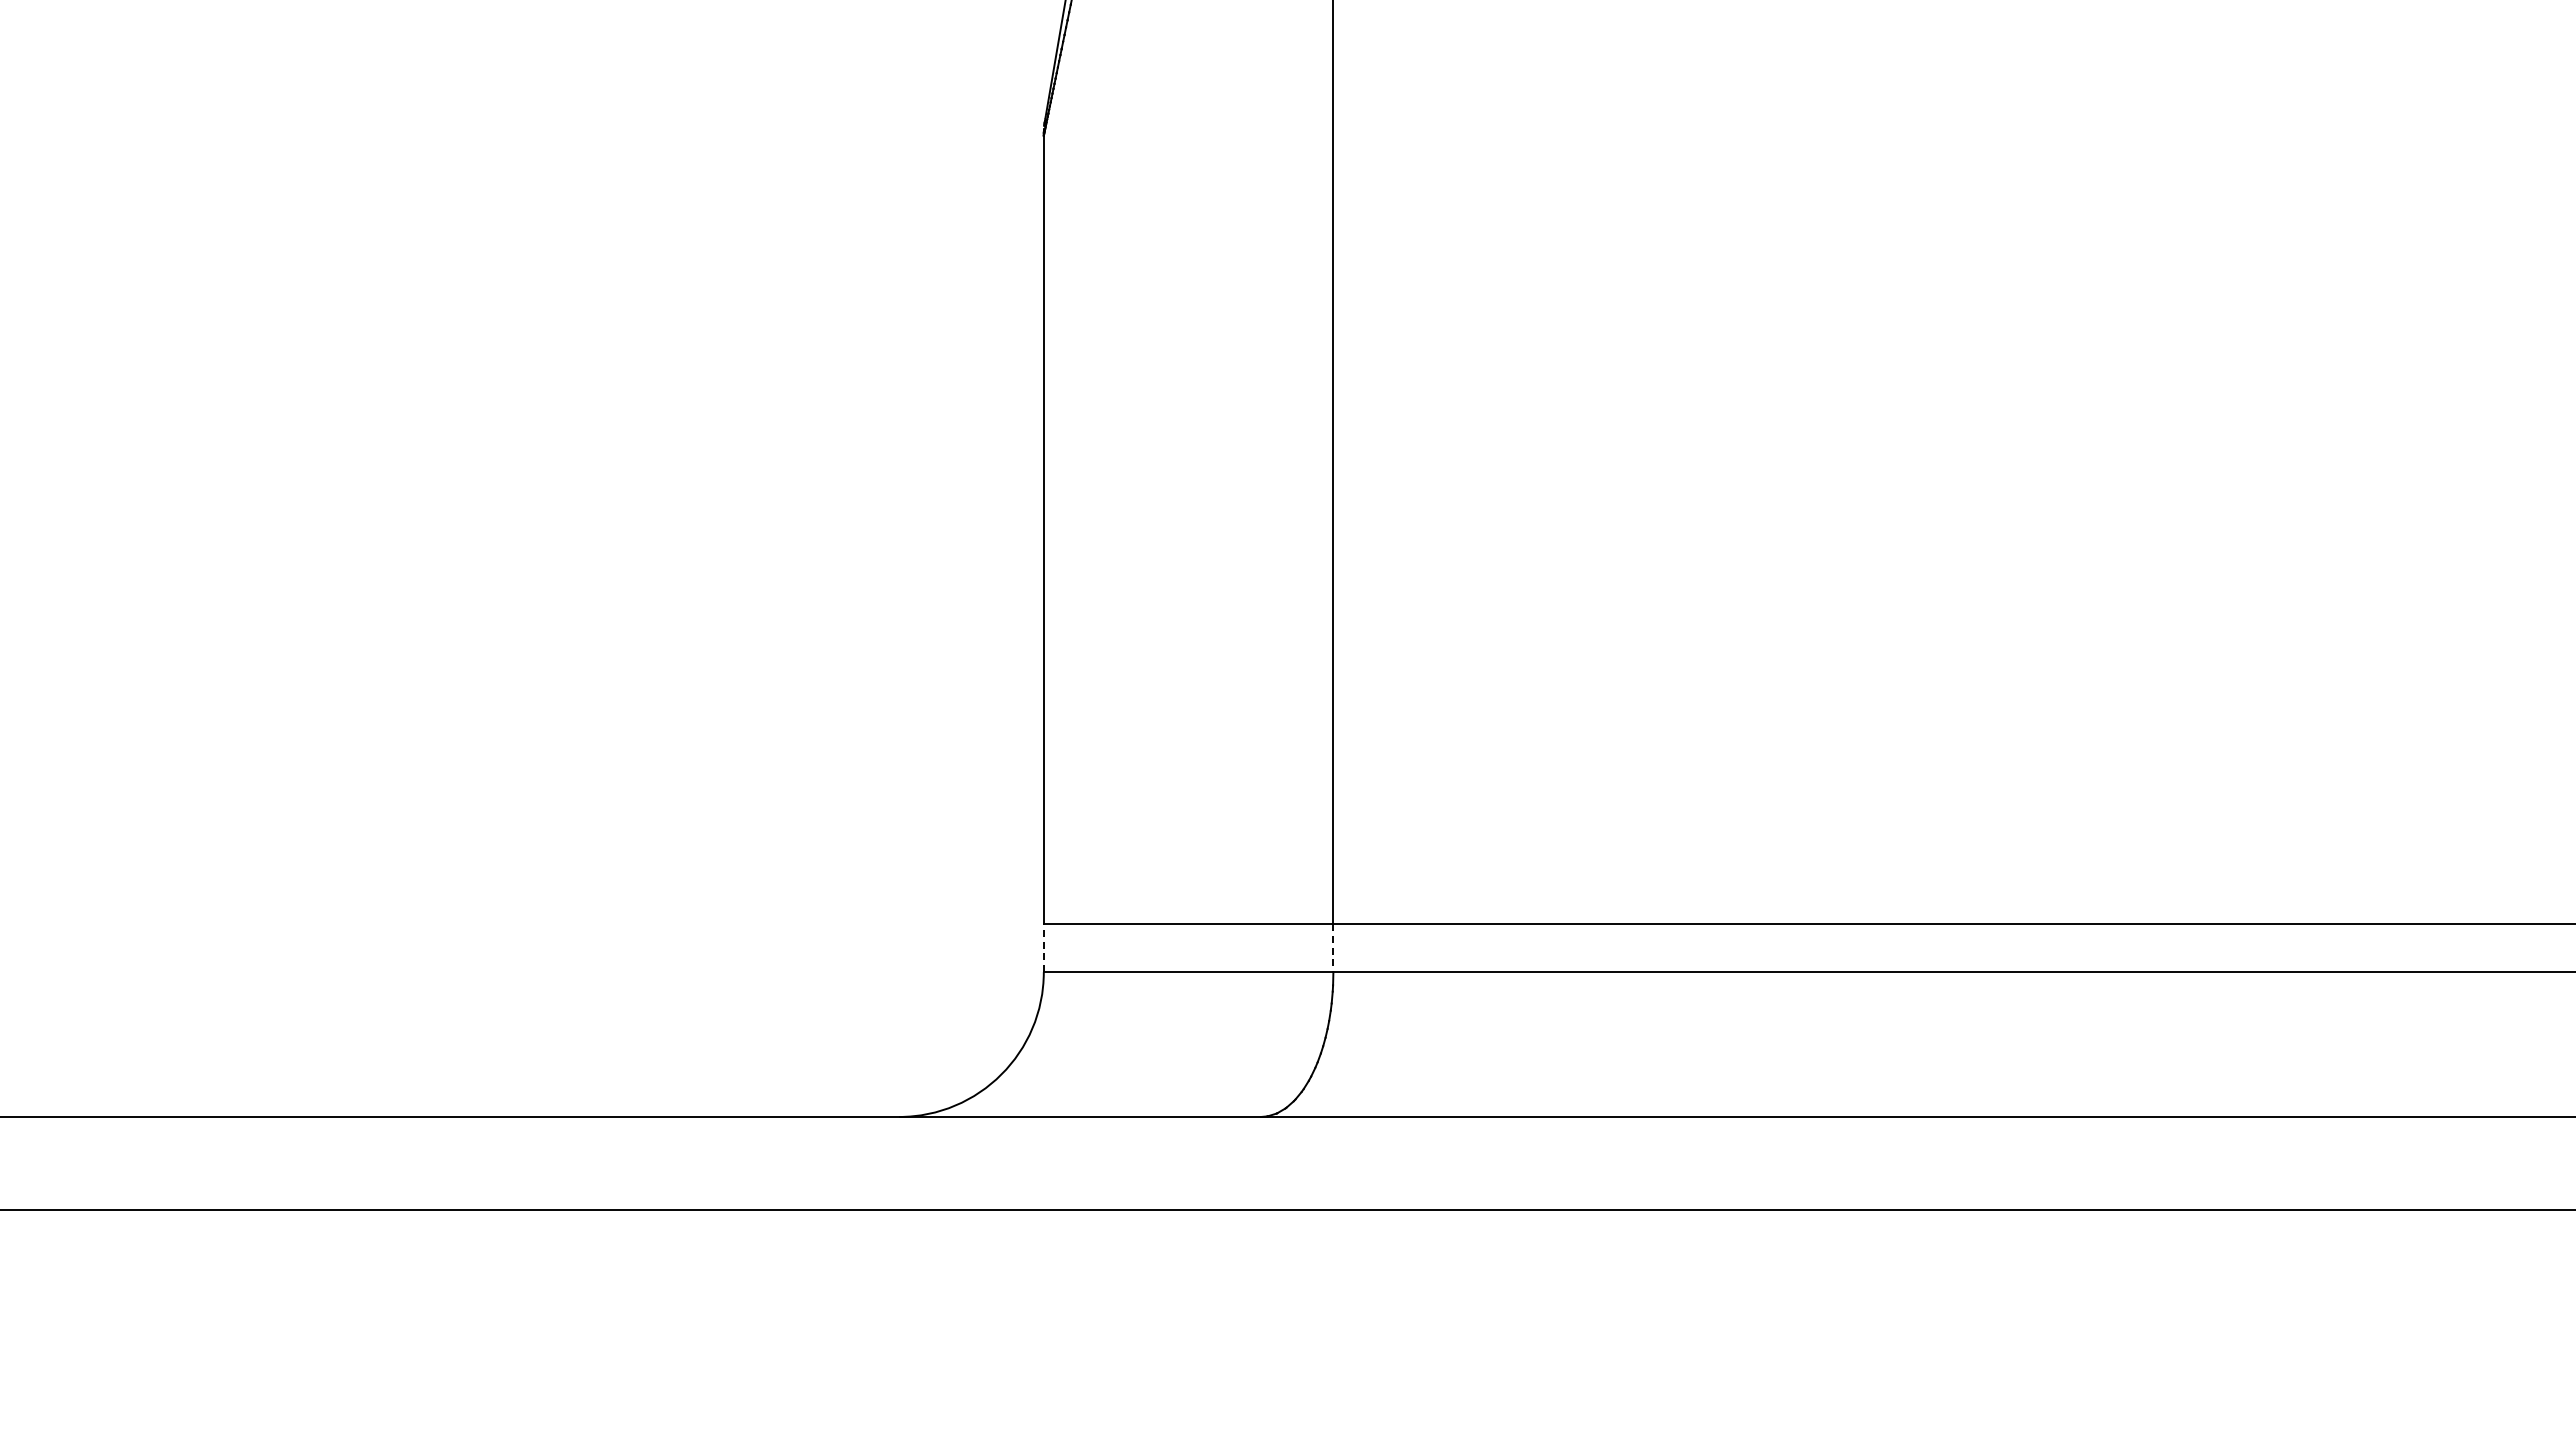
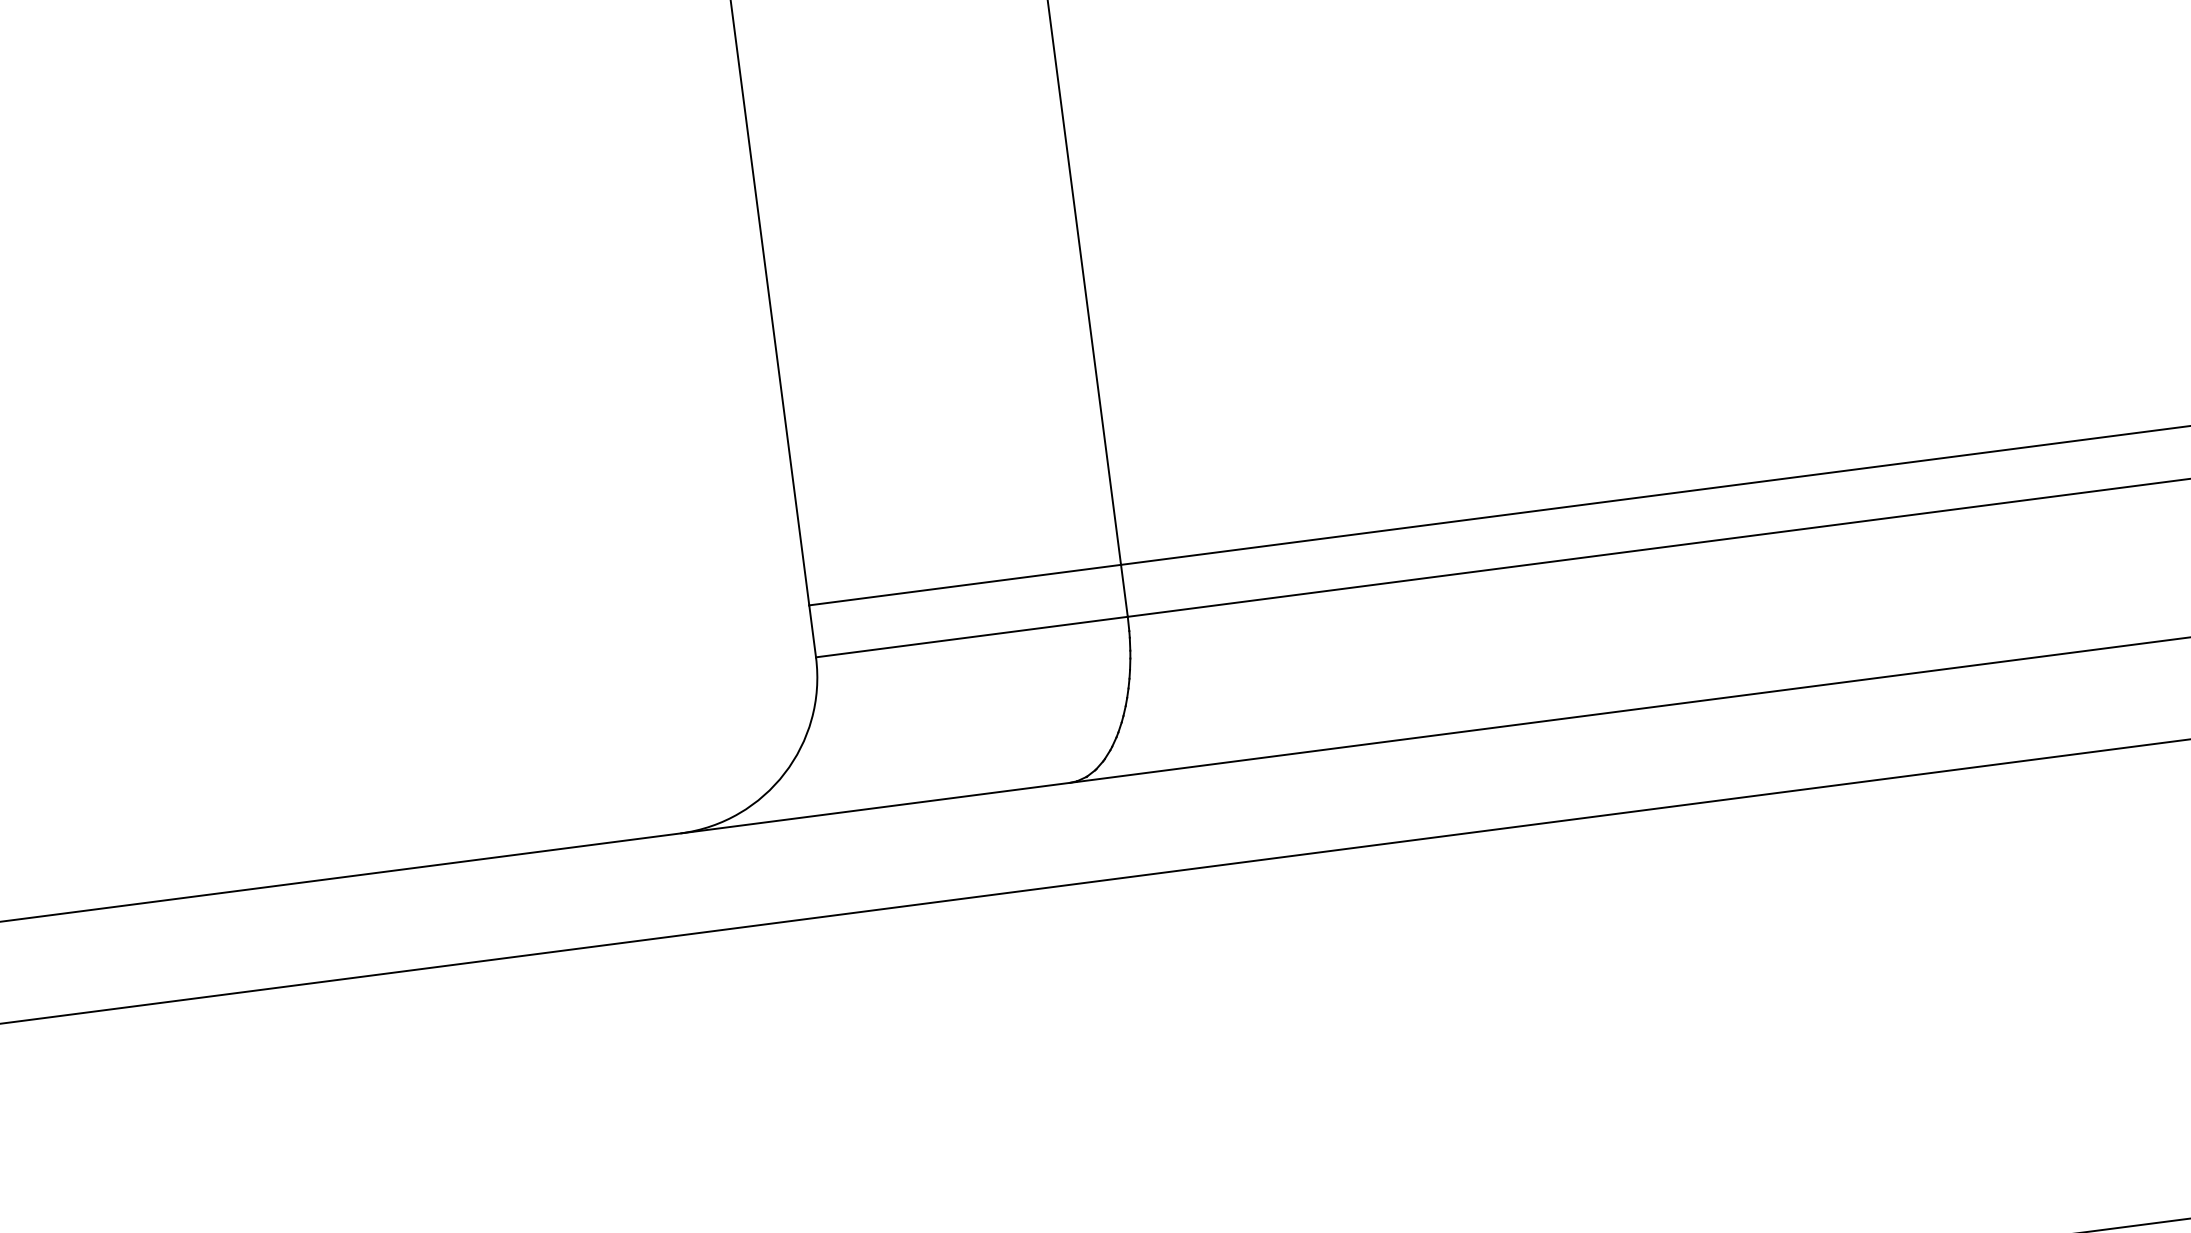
line: (1043, 947) -> (812, 630), dashed -> solid
line: (1333, 948) -> (1124, 591), dashed -> solid

